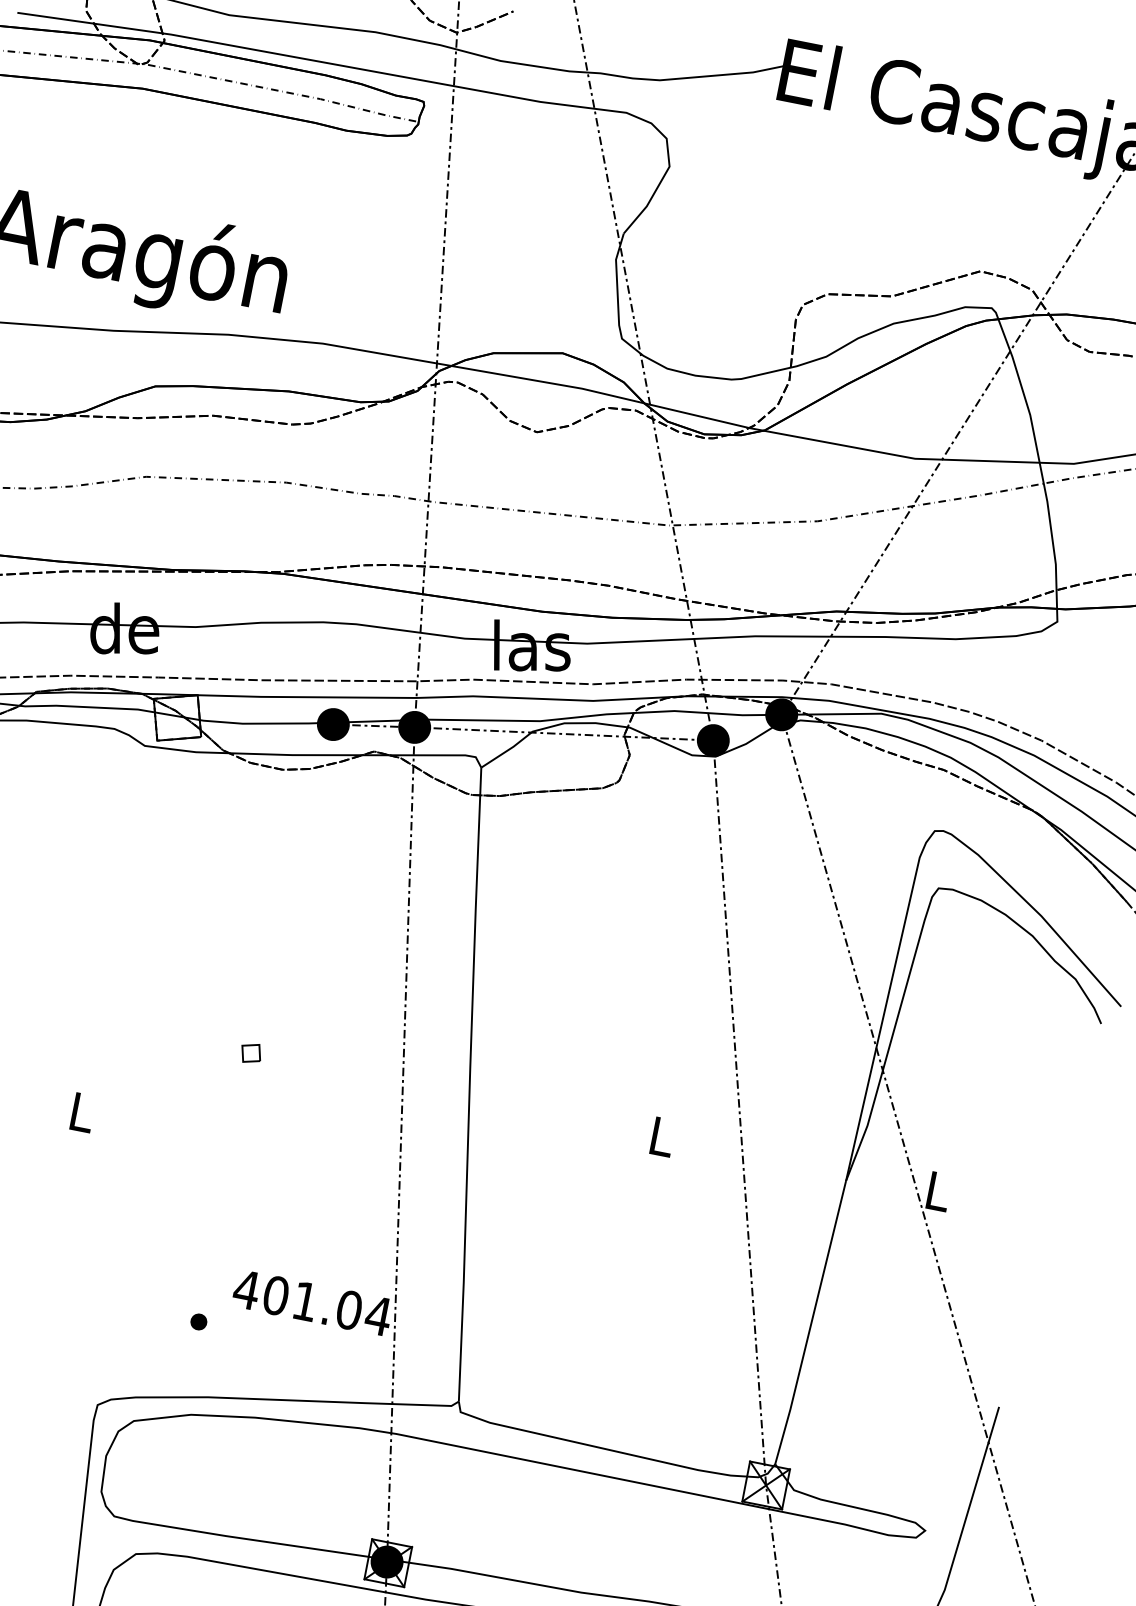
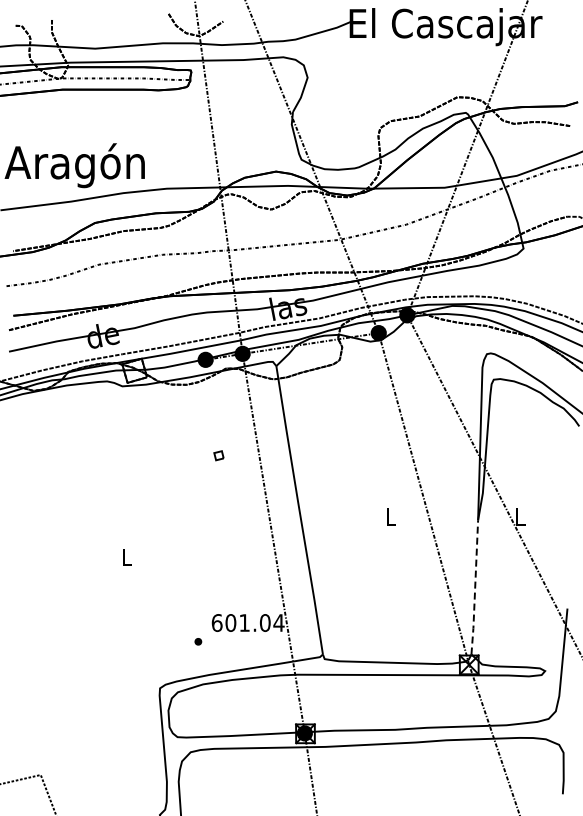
part: (250, 1052) -> (218, 455), moved
text: (245, 1288) -> (216, 622), 401.04 -> 601.04
line: (812, 1323) -> (475, 587), solid -> dashed

